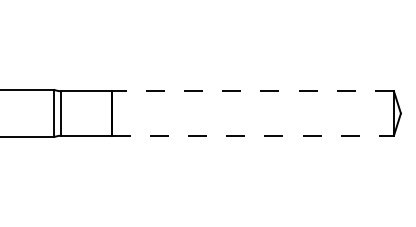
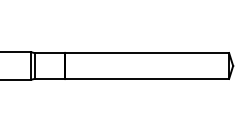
line: (251, 92) -> (146, 53), dashed -> solid
line: (253, 135) -> (147, 78), dashed -> solid

